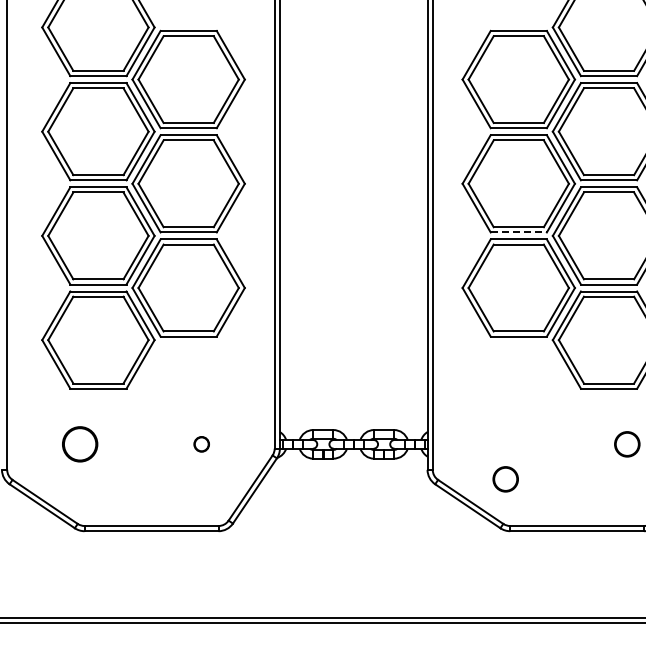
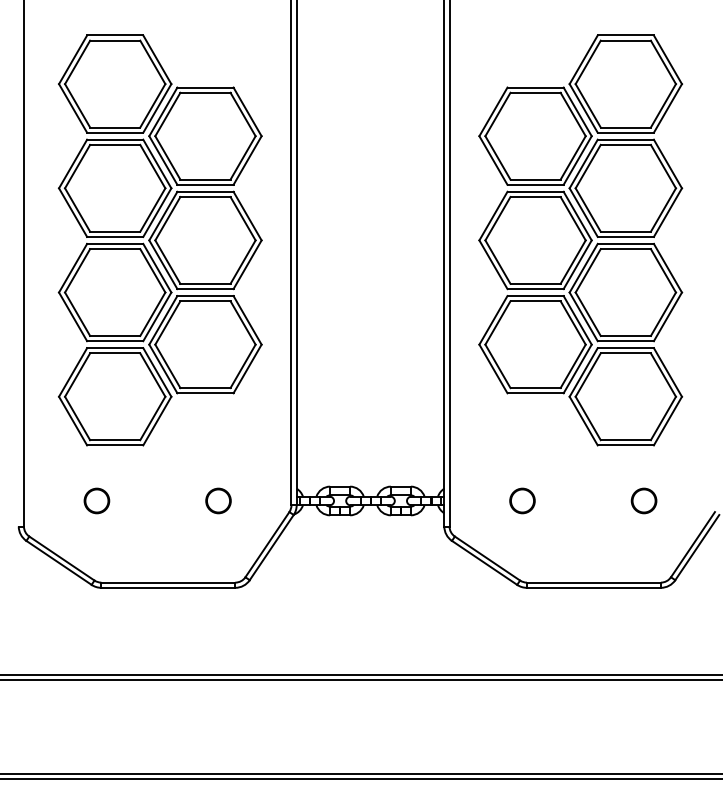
line: (519, 232) -> (536, 289), dashed -> solid
part: (79, 443) -> (96, 500), size x0.71
part: (201, 443) -> (218, 500), size x1.67
part: (505, 478) -> (522, 500), moved

